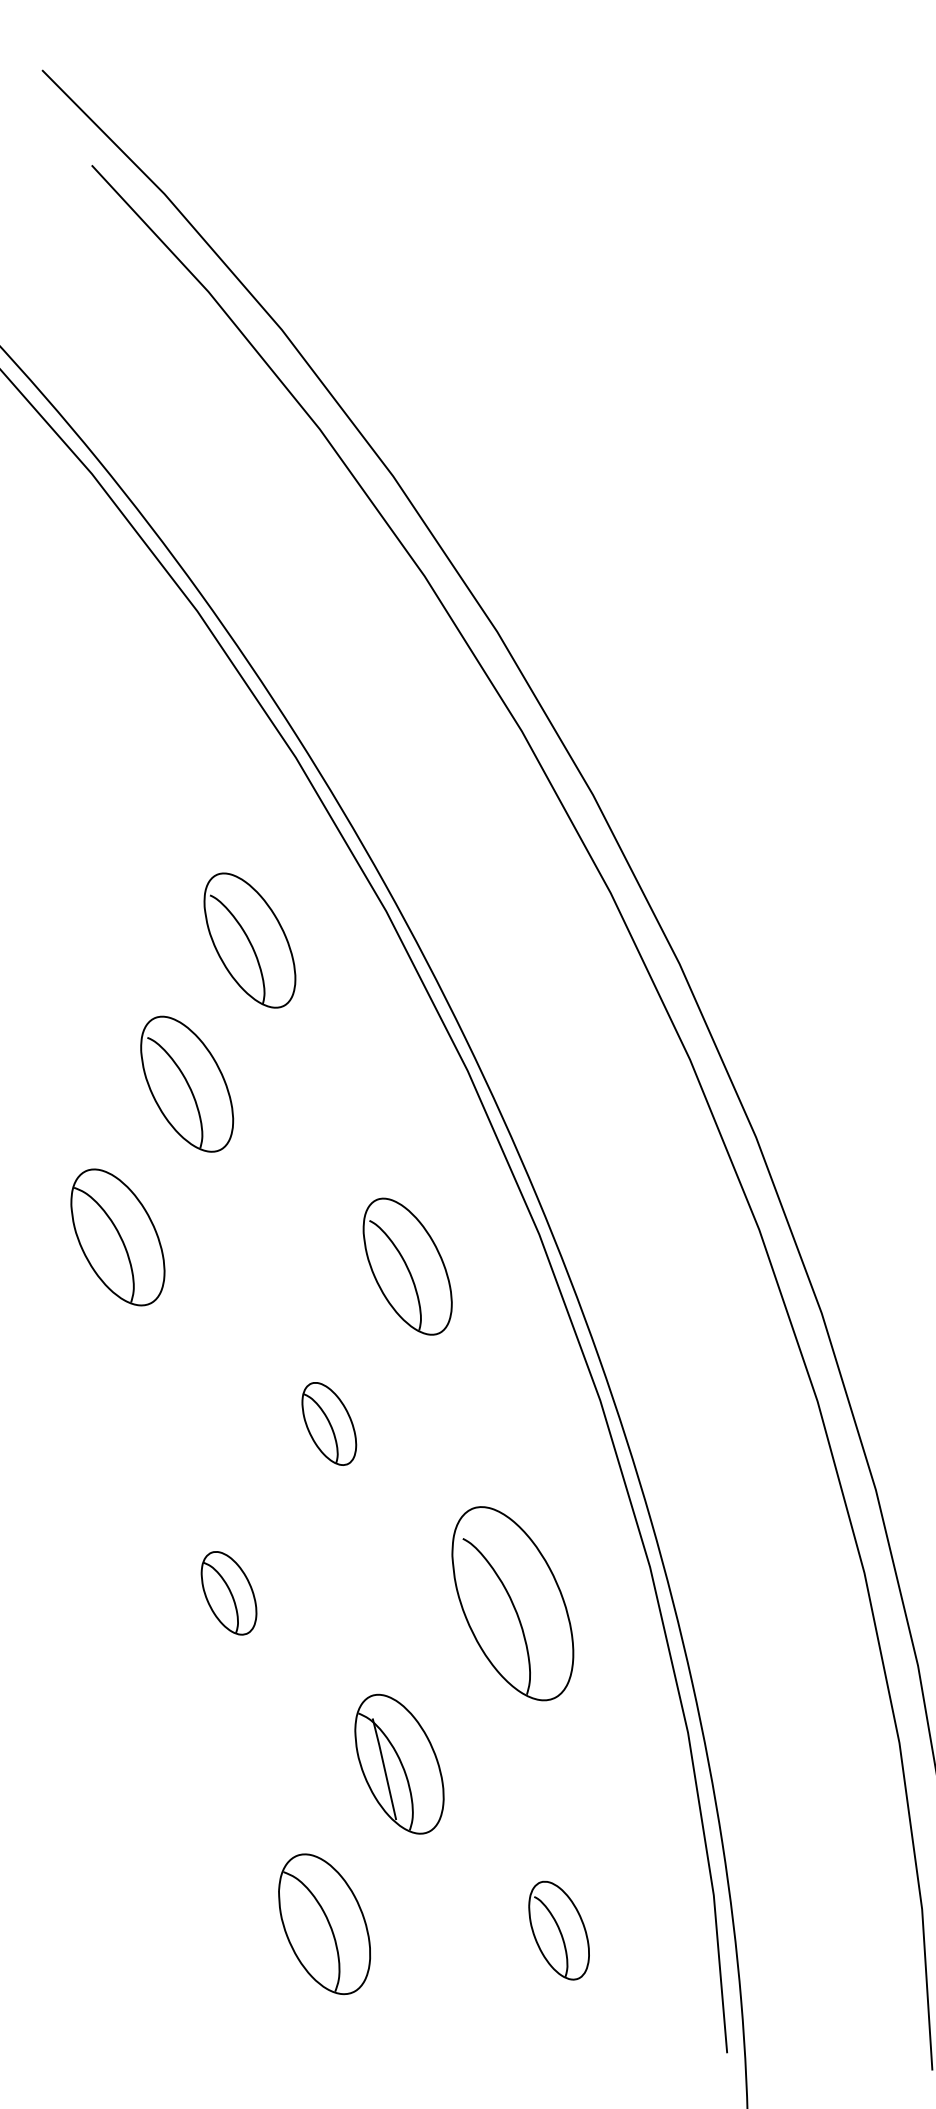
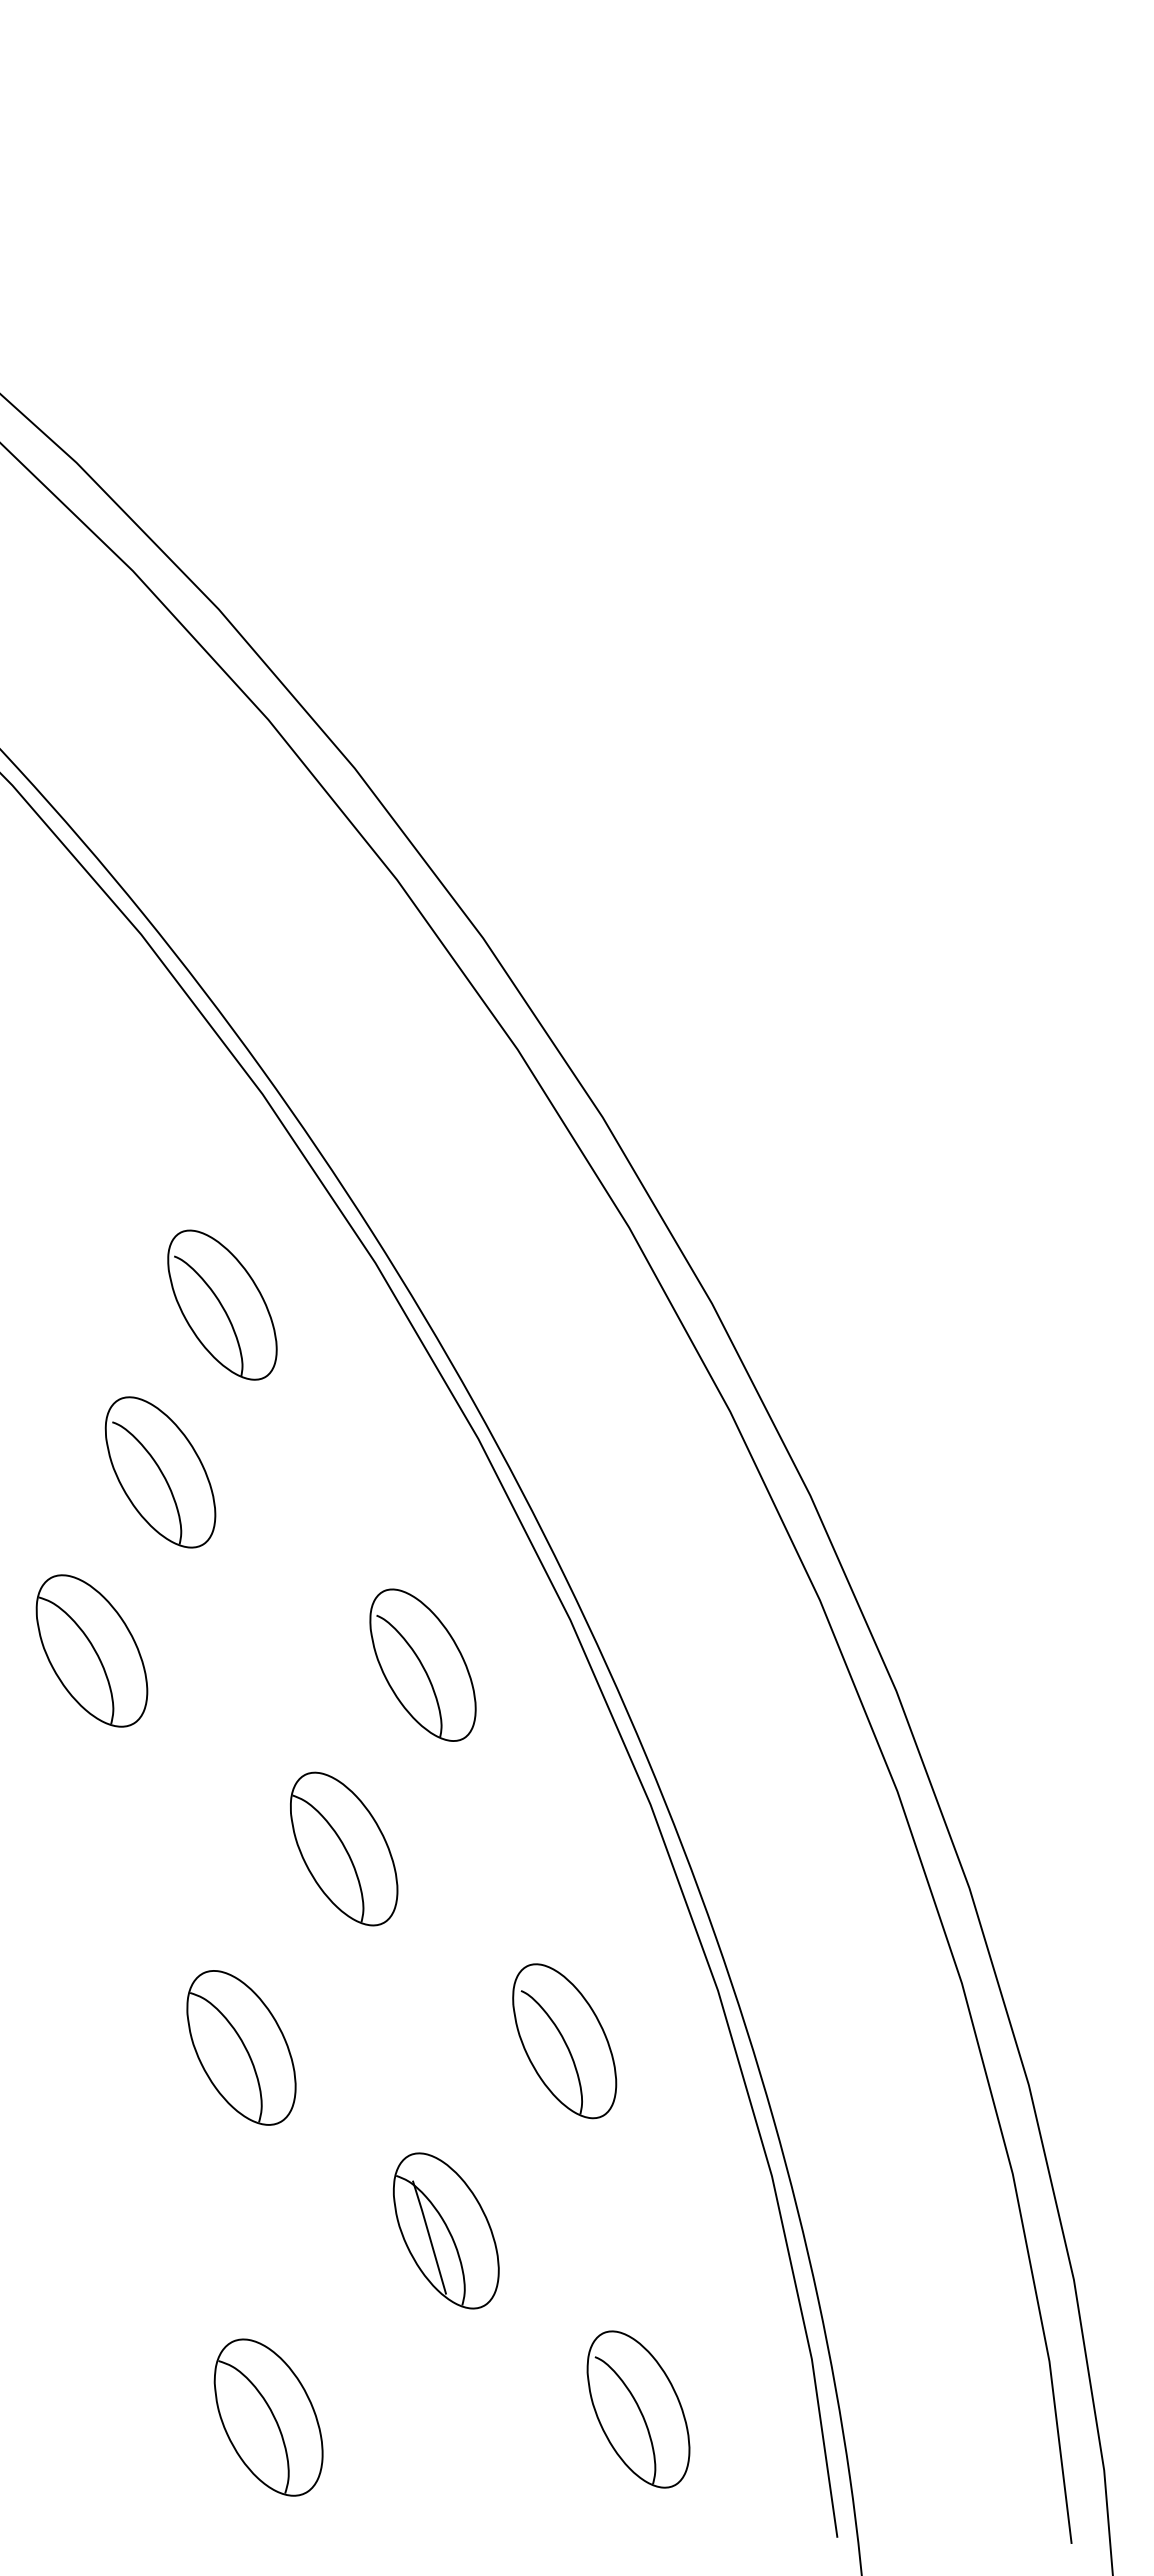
part: (329, 1423) -> (344, 1848), size x1.67
part: (229, 1592) -> (241, 2047), size x1.67
part: (512, 1603) -> (564, 2041), size x0.71
part: (324, 1924) -> (268, 2417), moved
part: (559, 1930) -> (638, 2409), size x1.43

